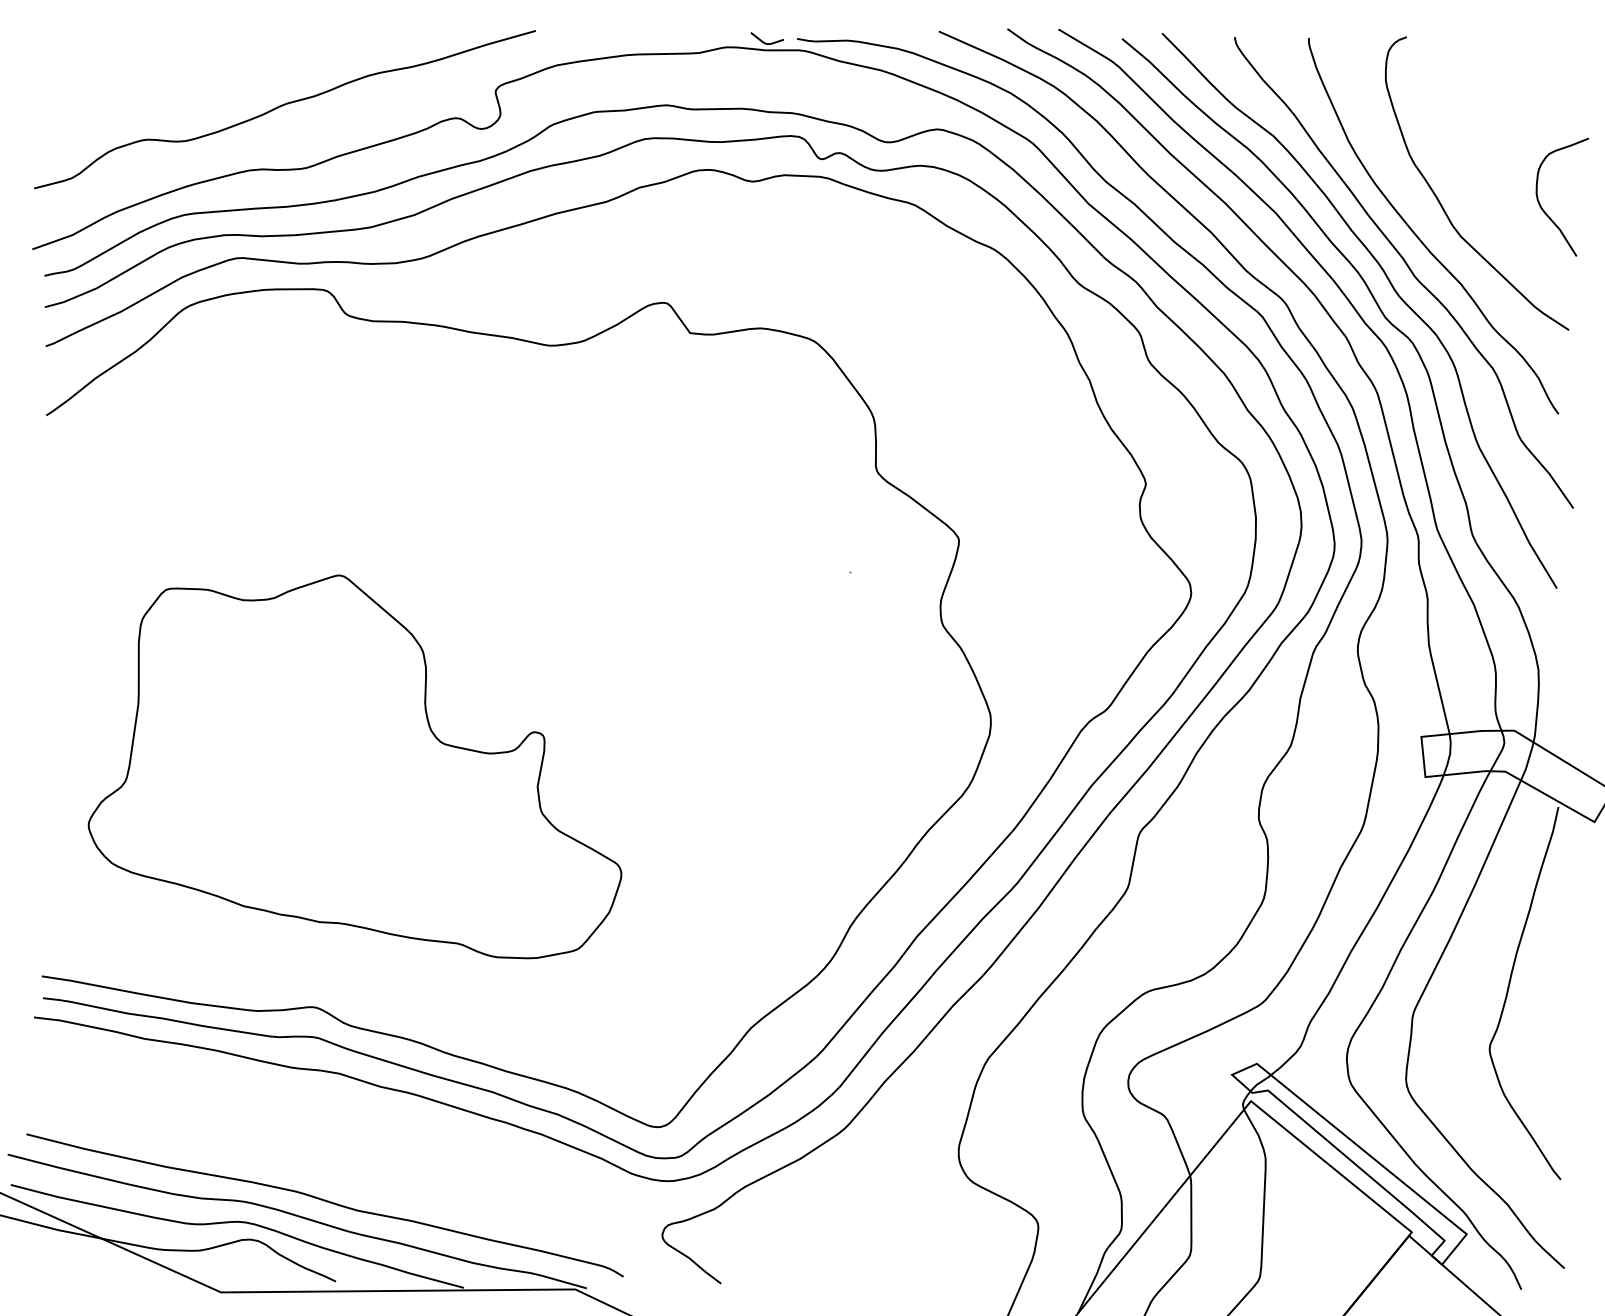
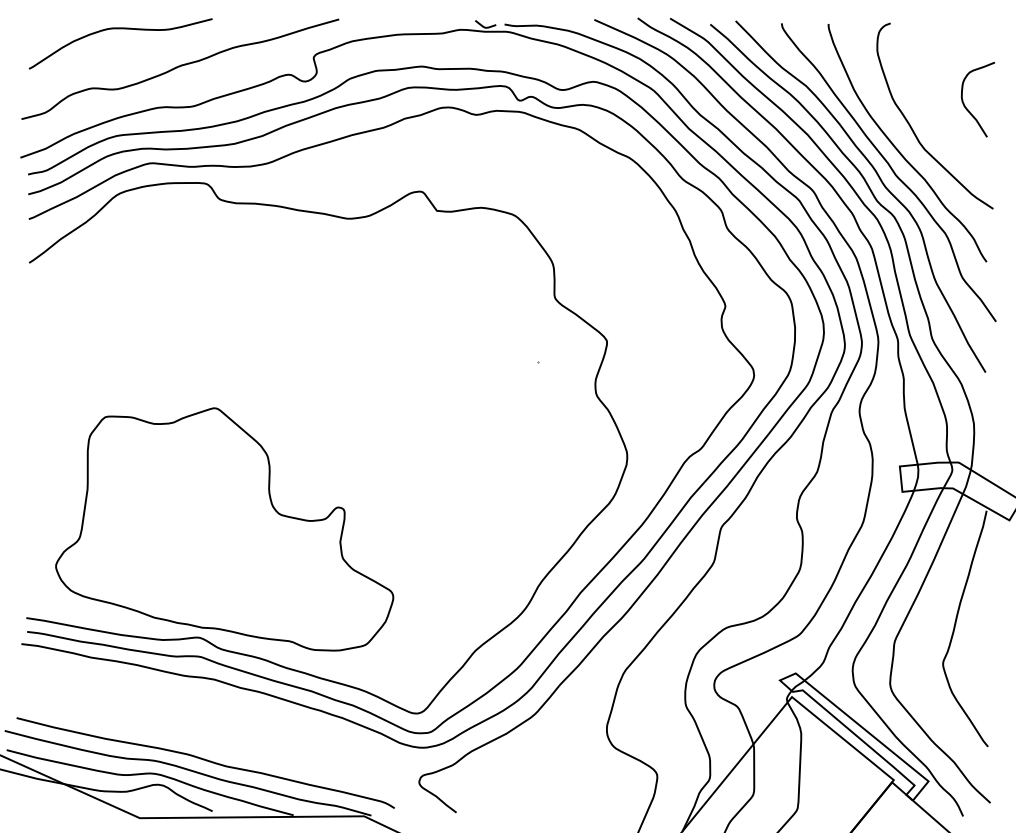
curve: (190, 46) -> (120, 29), added
curve: (1542, 206) -> (965, 105), moved
part: (354, 766) -> (224, 529), moved

